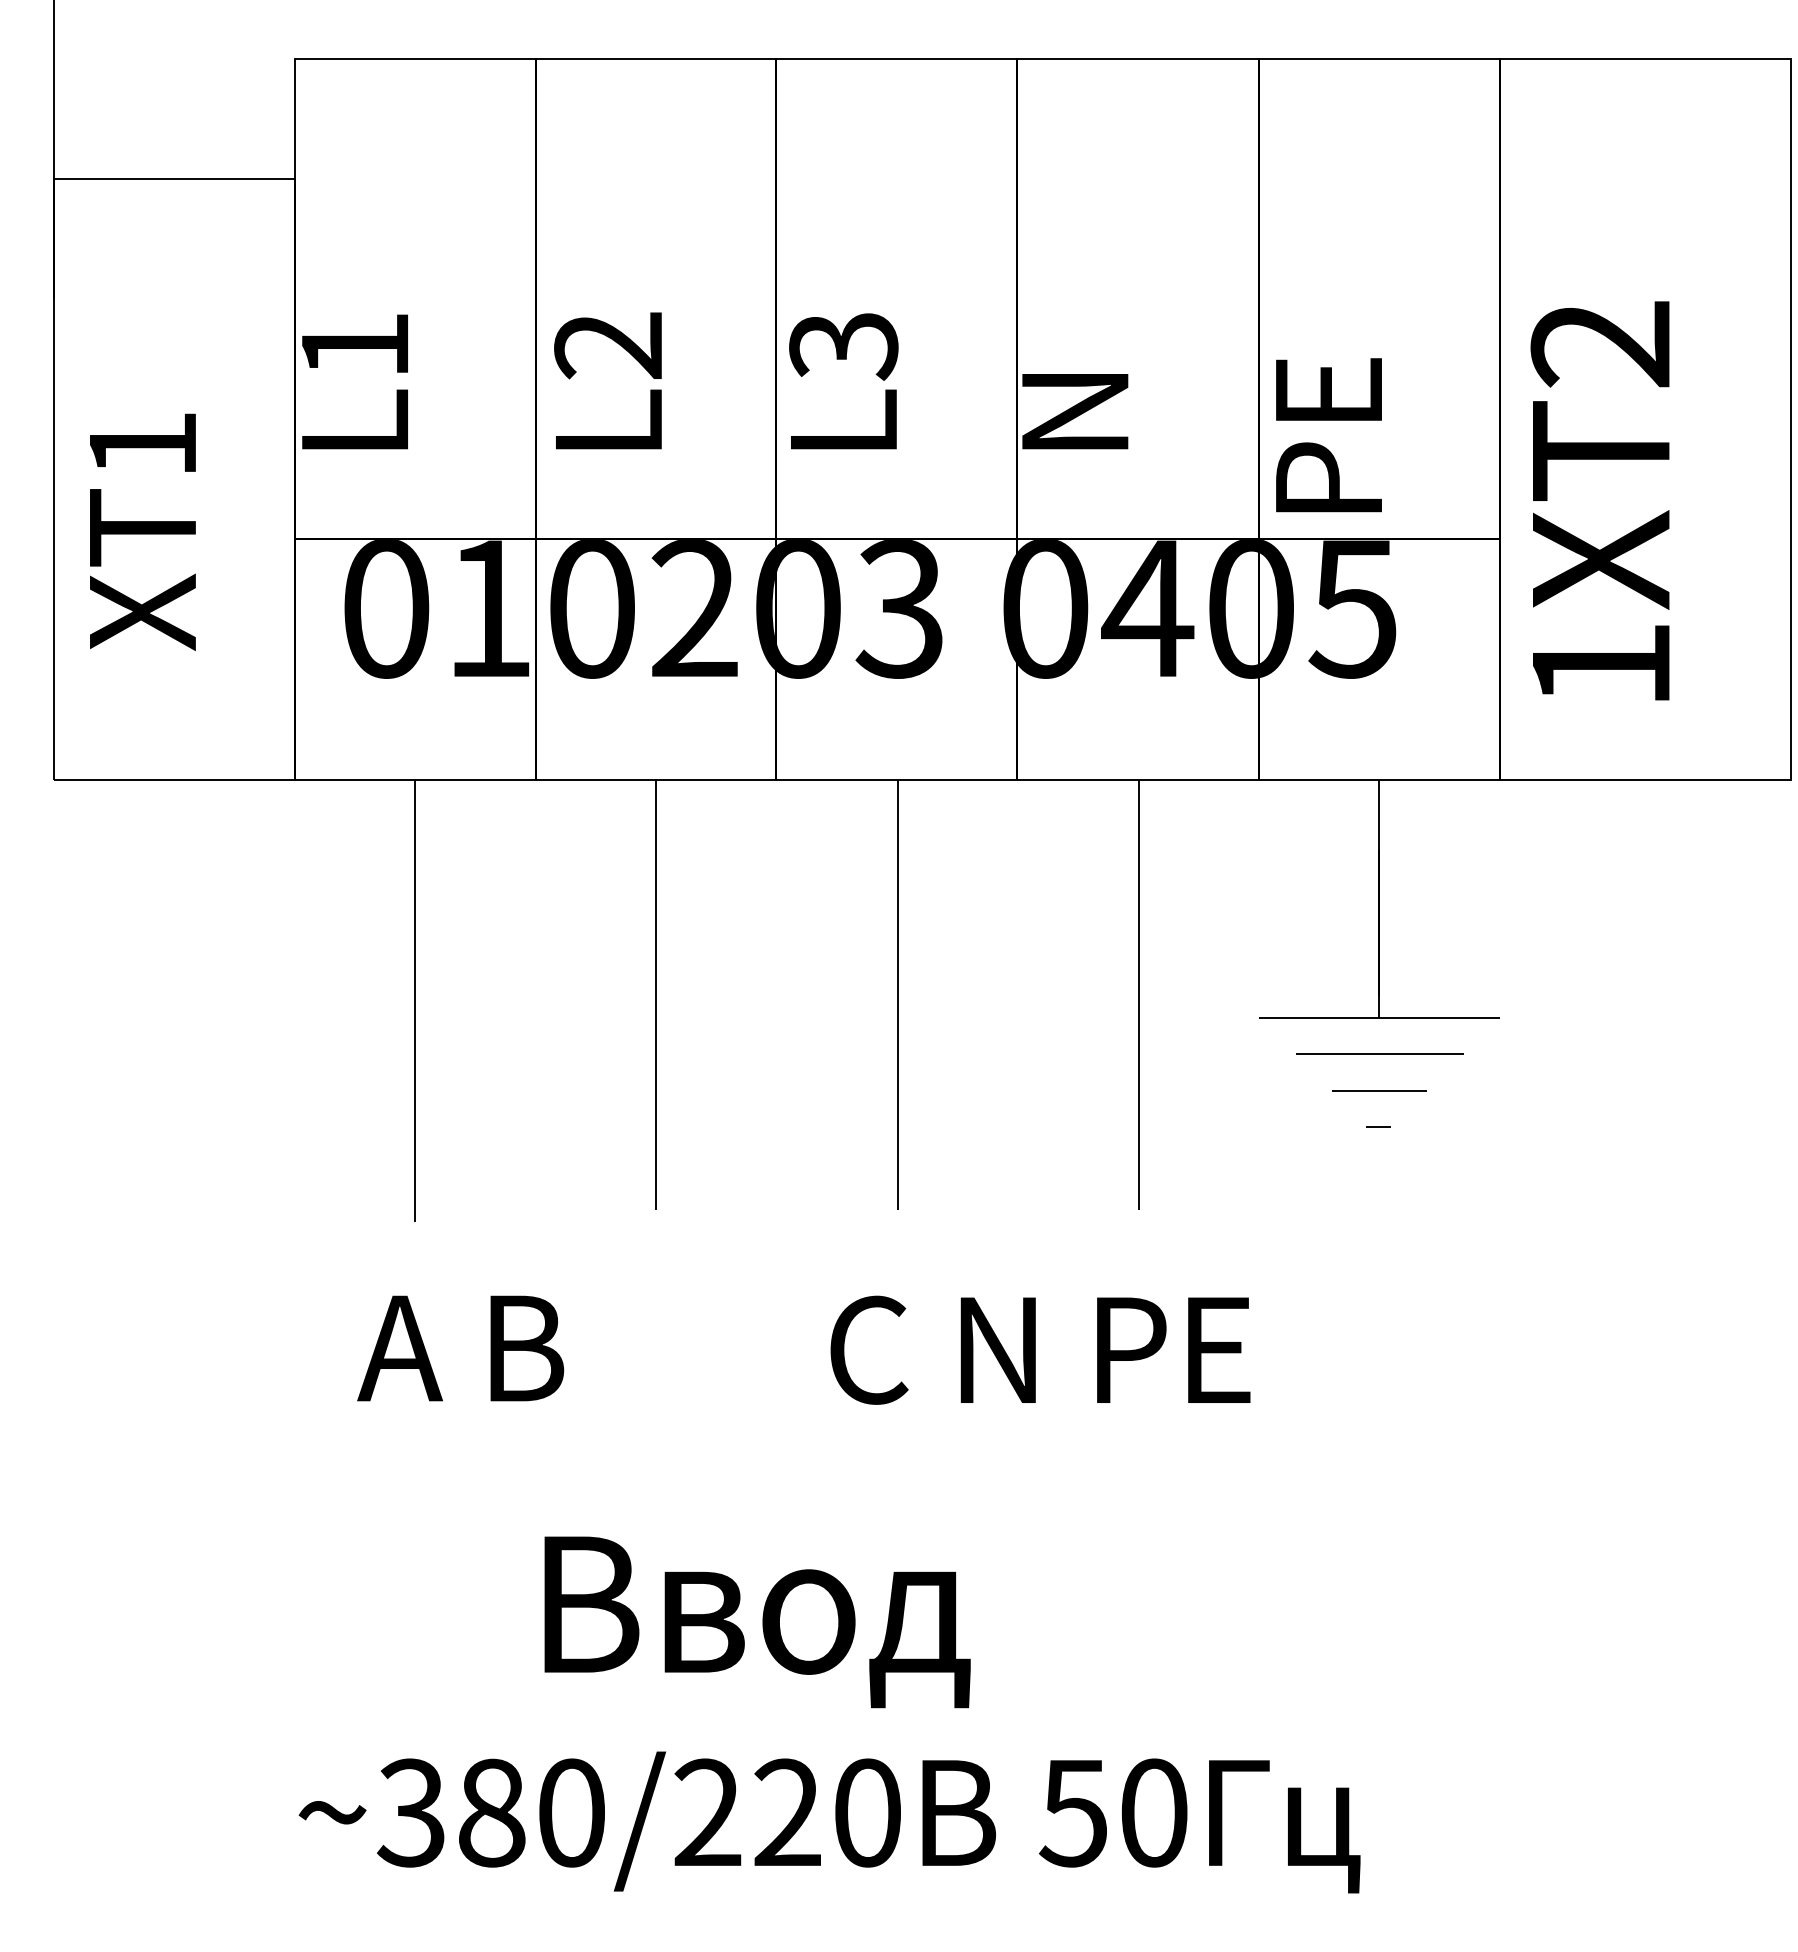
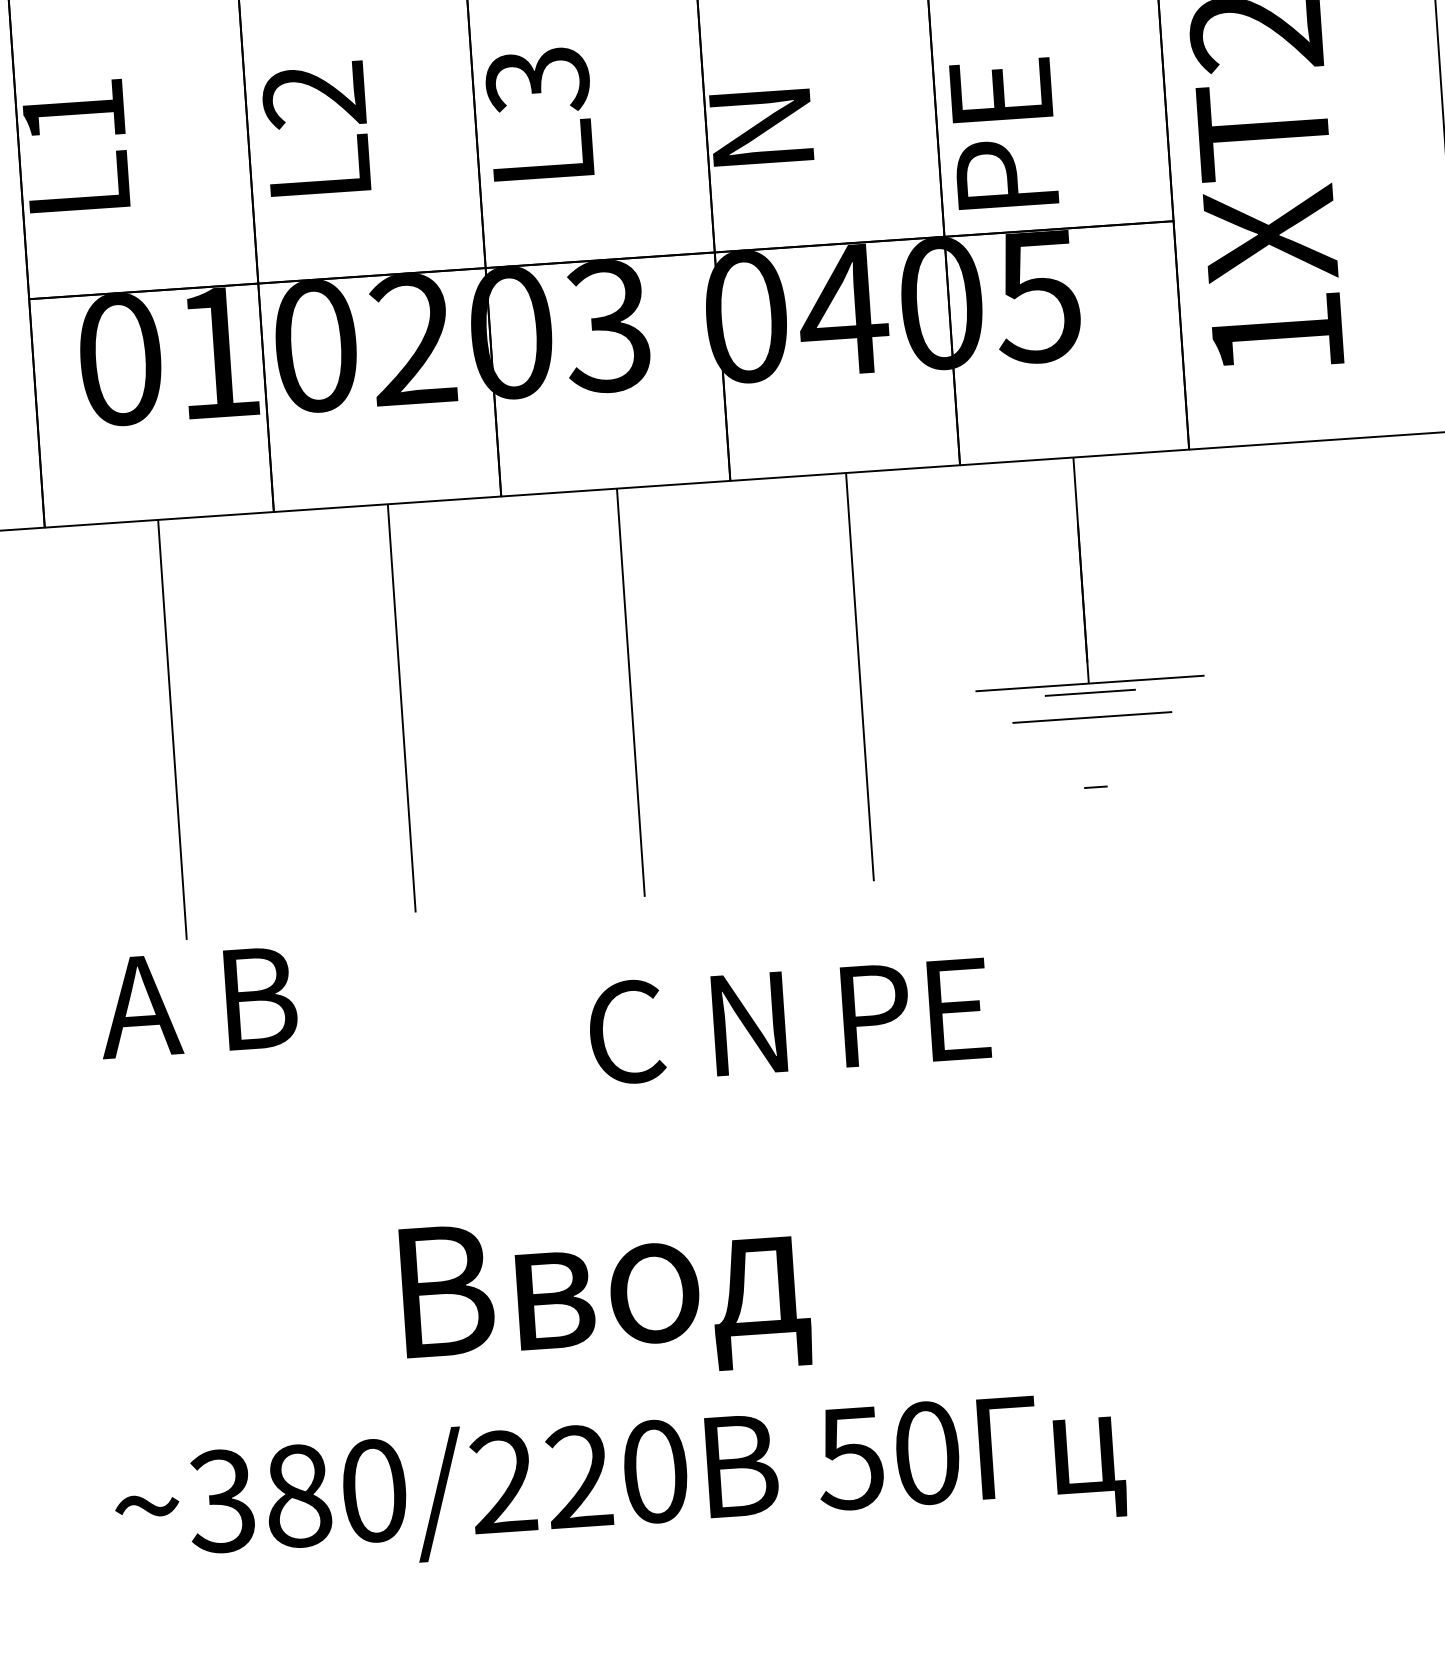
line: (1379, 1090) -> (1090, 692), moved
text: (460, 1348) -> (197, 1002), moved
text: (757, 1622) -> (606, 1297), moved

